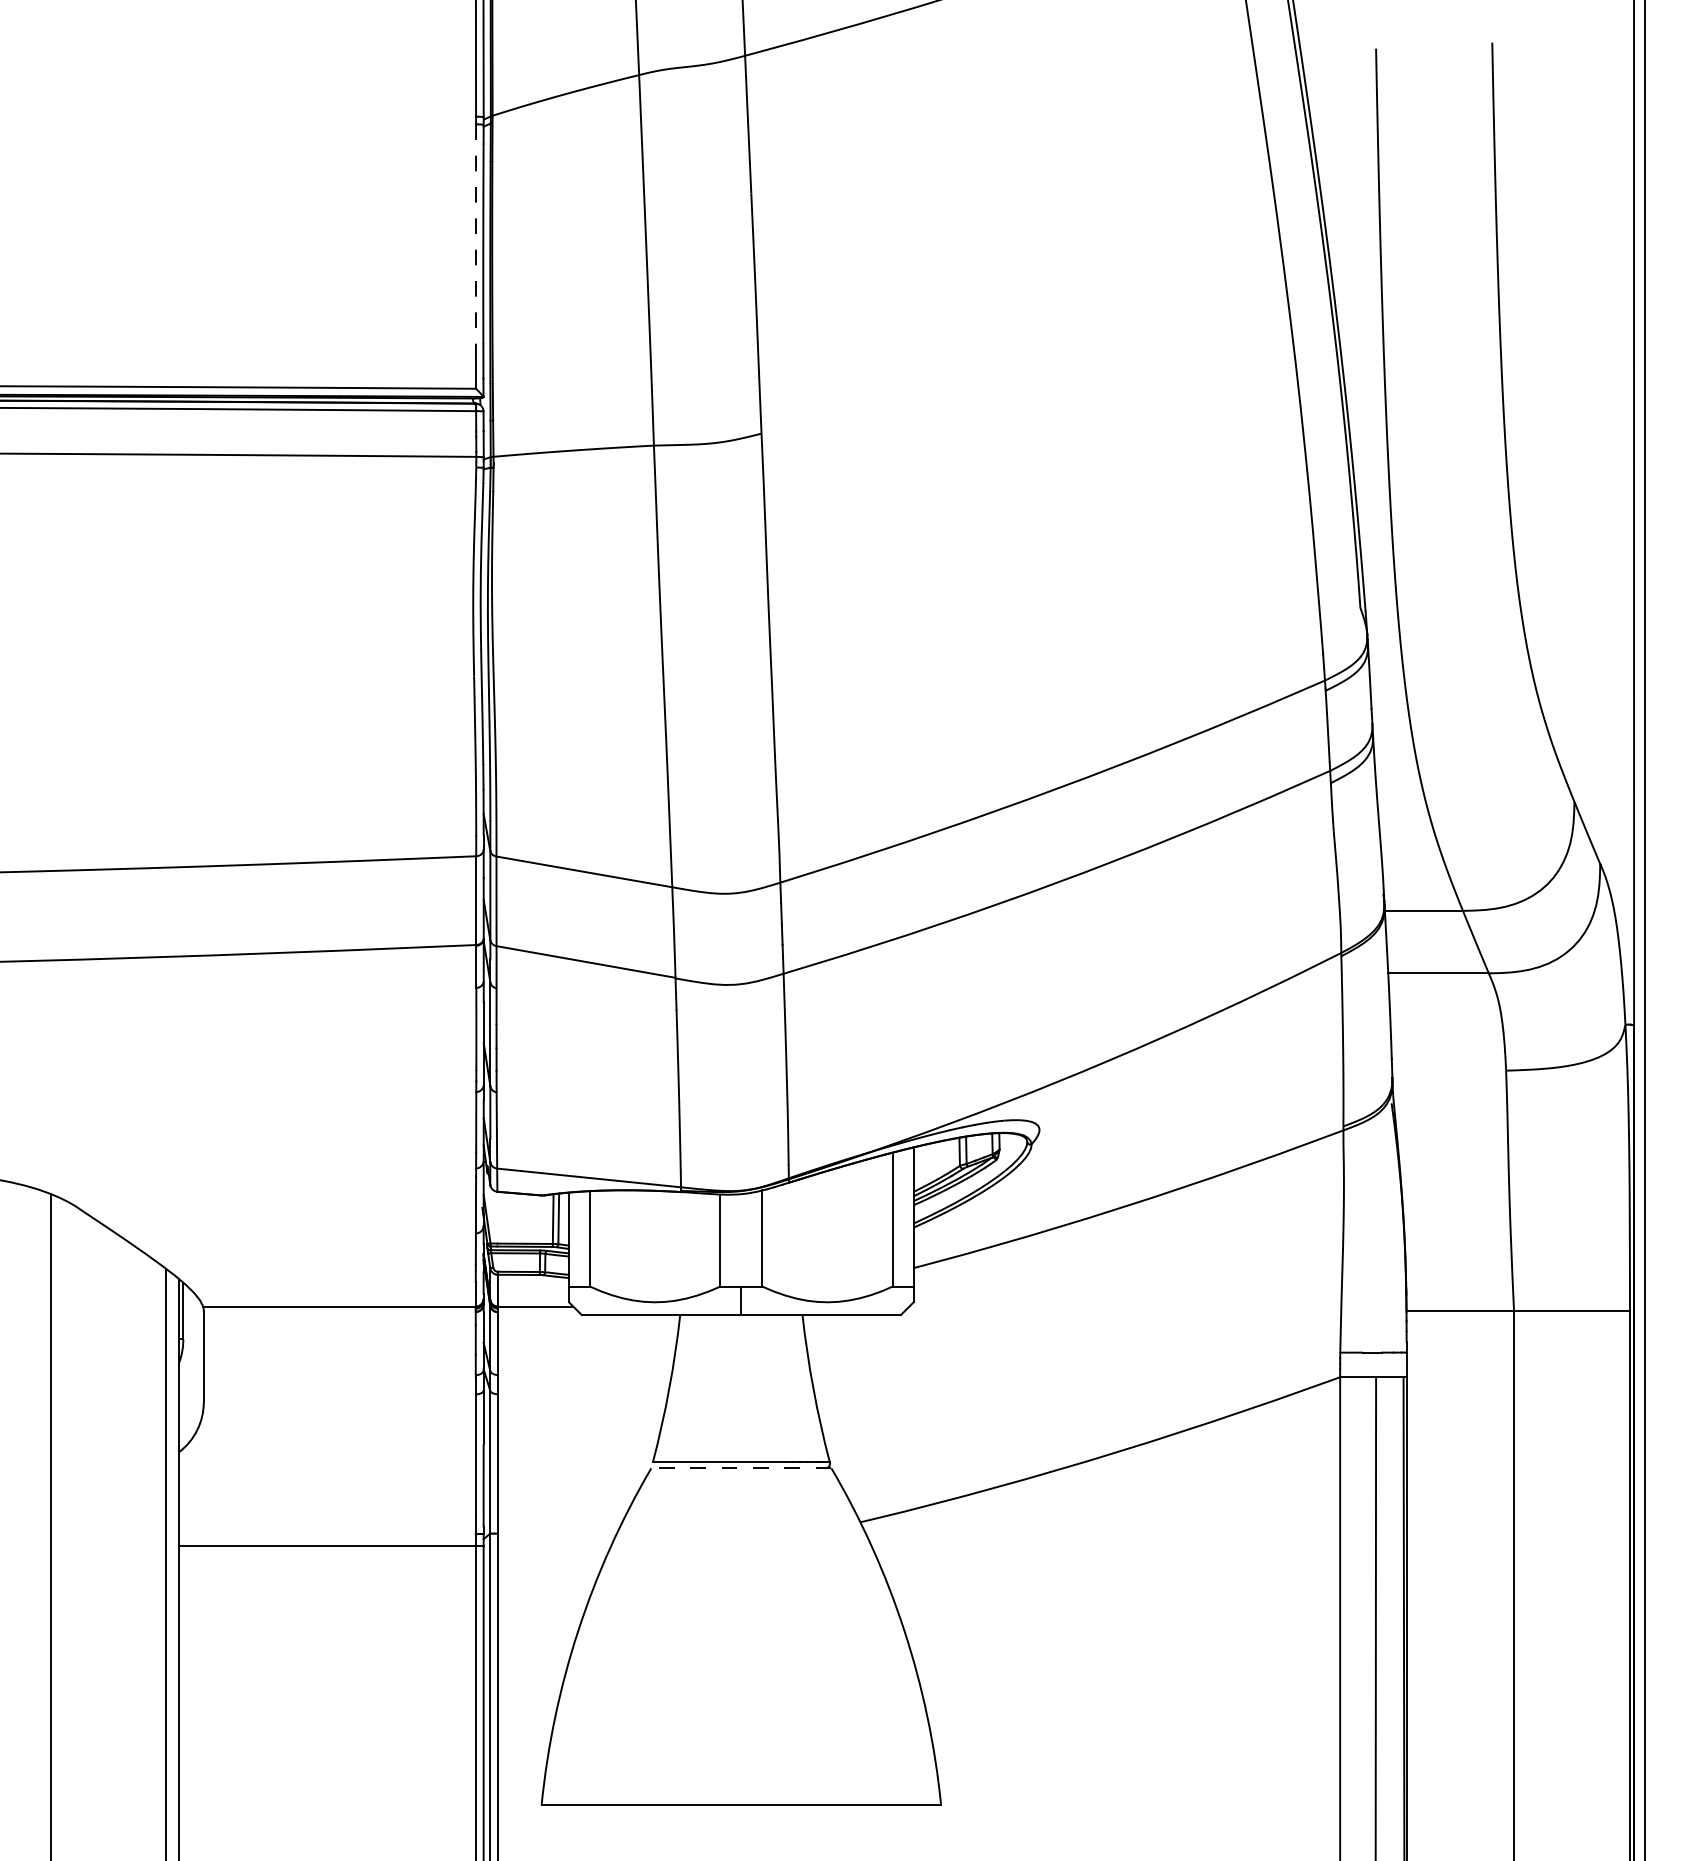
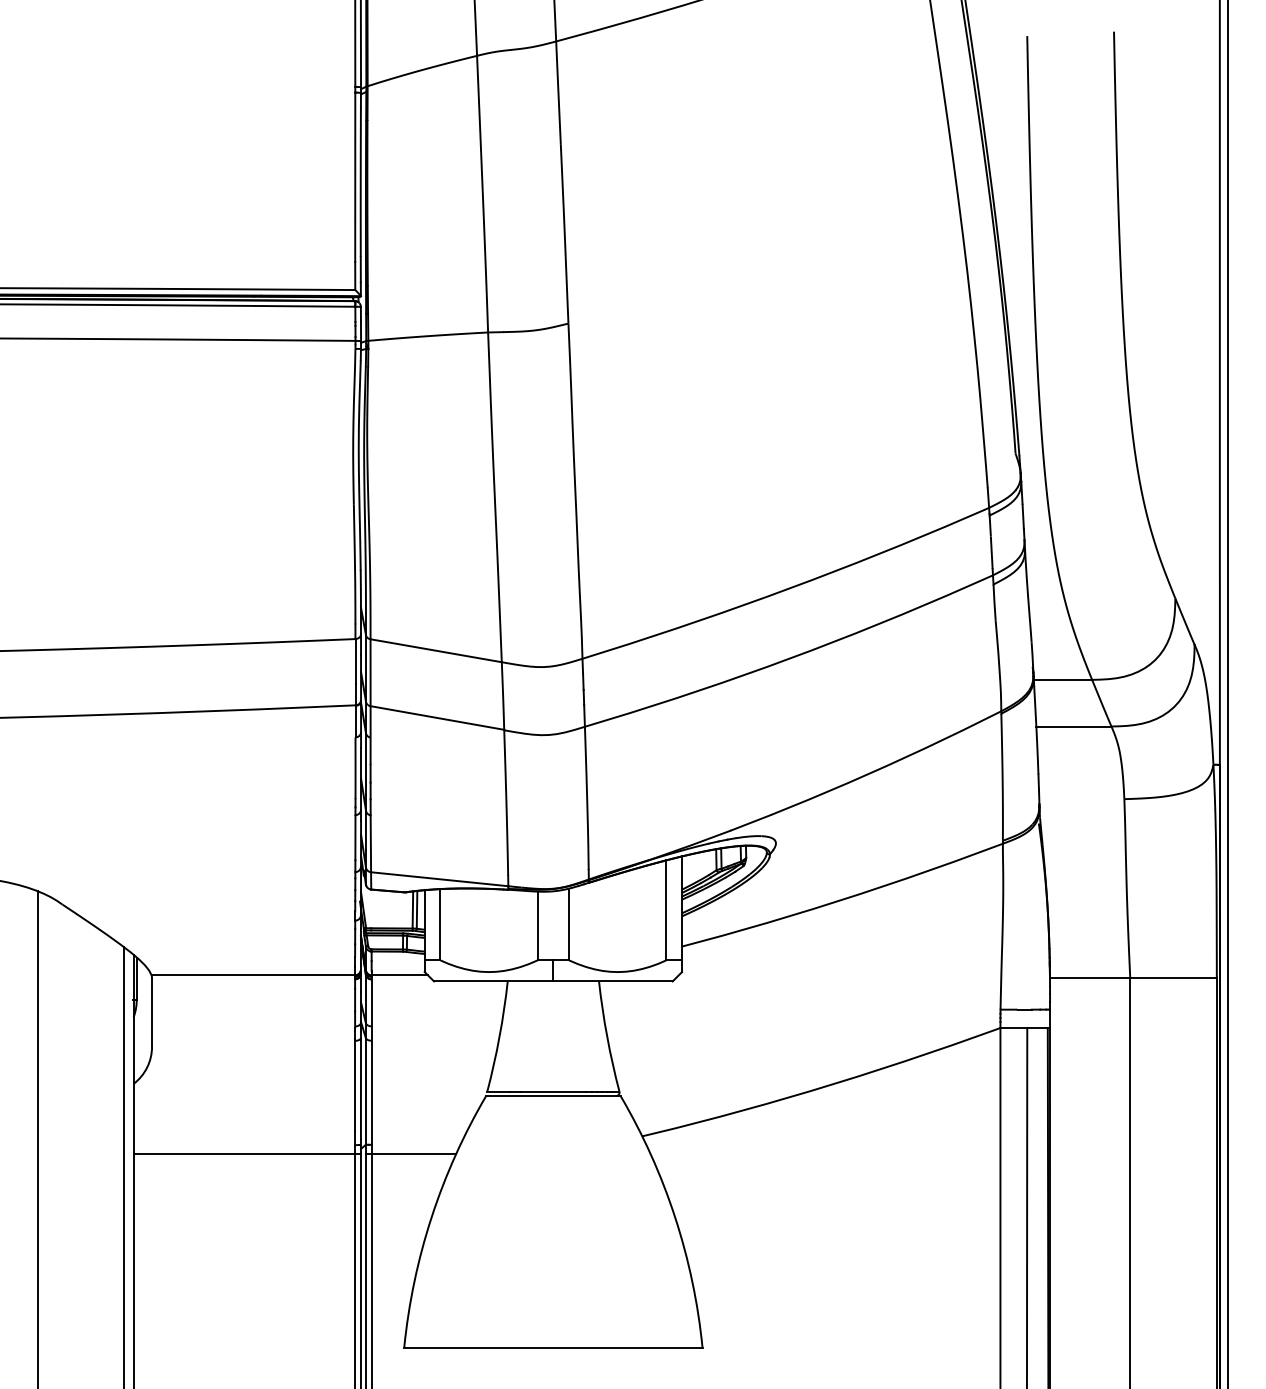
line: (476, 238) -> (355, 177), dashed -> solid
line: (740, 1468) -> (552, 1096), dashed -> solid
line: (550, 1546) -> (410, 1154), added

